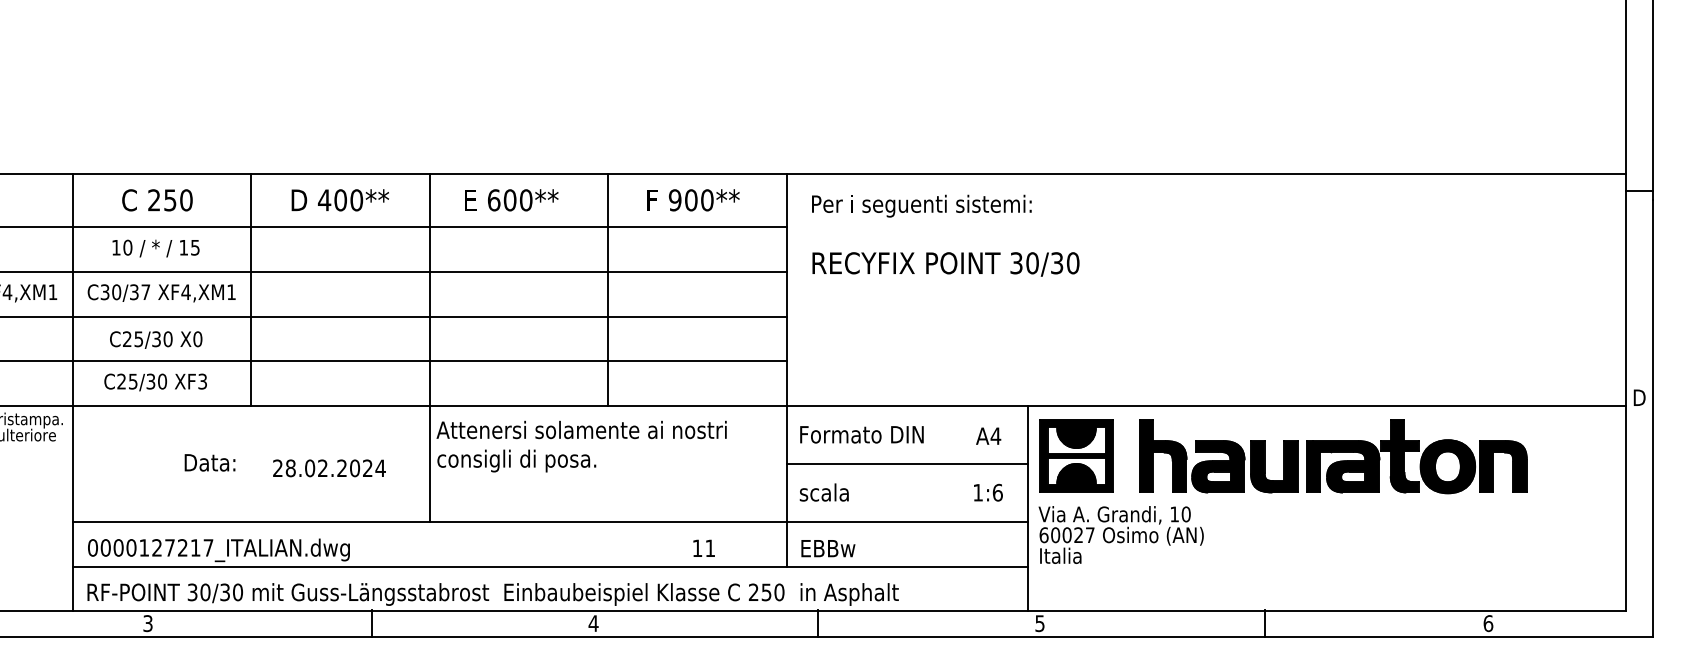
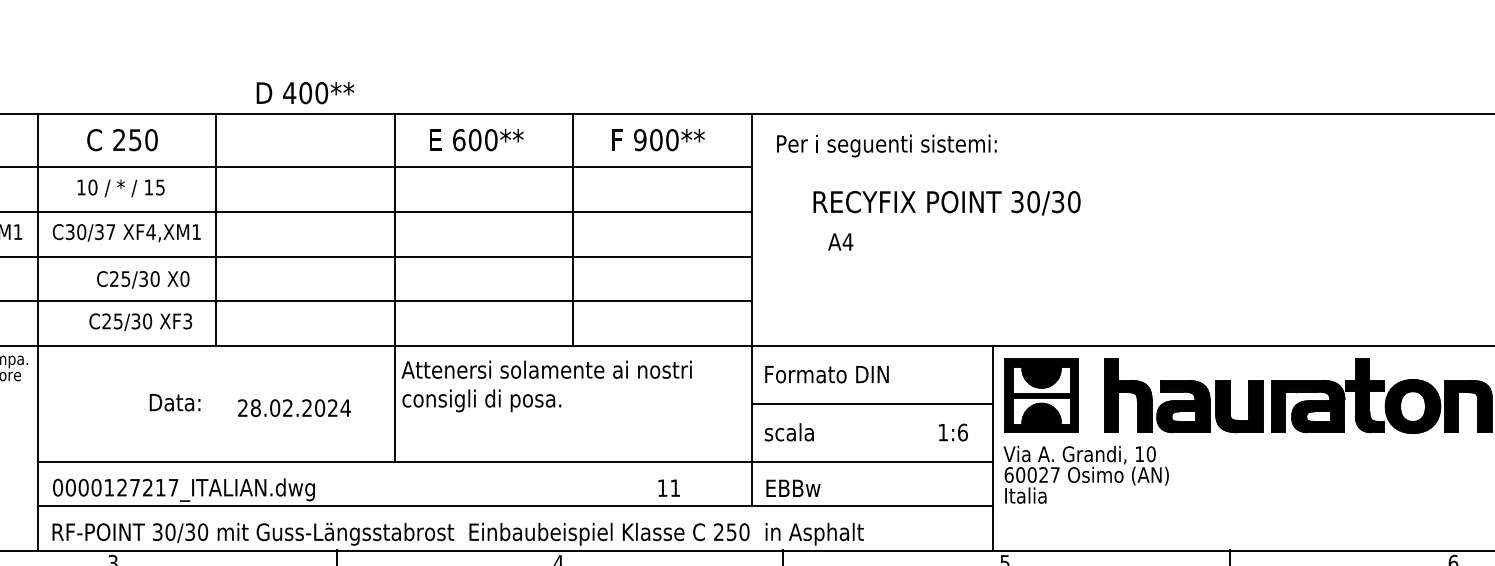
text: (339, 200) -> (304, 93), moved
text: (945, 264) -> (946, 203), moved
text: (156, 339) -> (143, 279), moved
text: (155, 382) -> (140, 322), moved
text: (988, 435) -> (840, 241), moved

